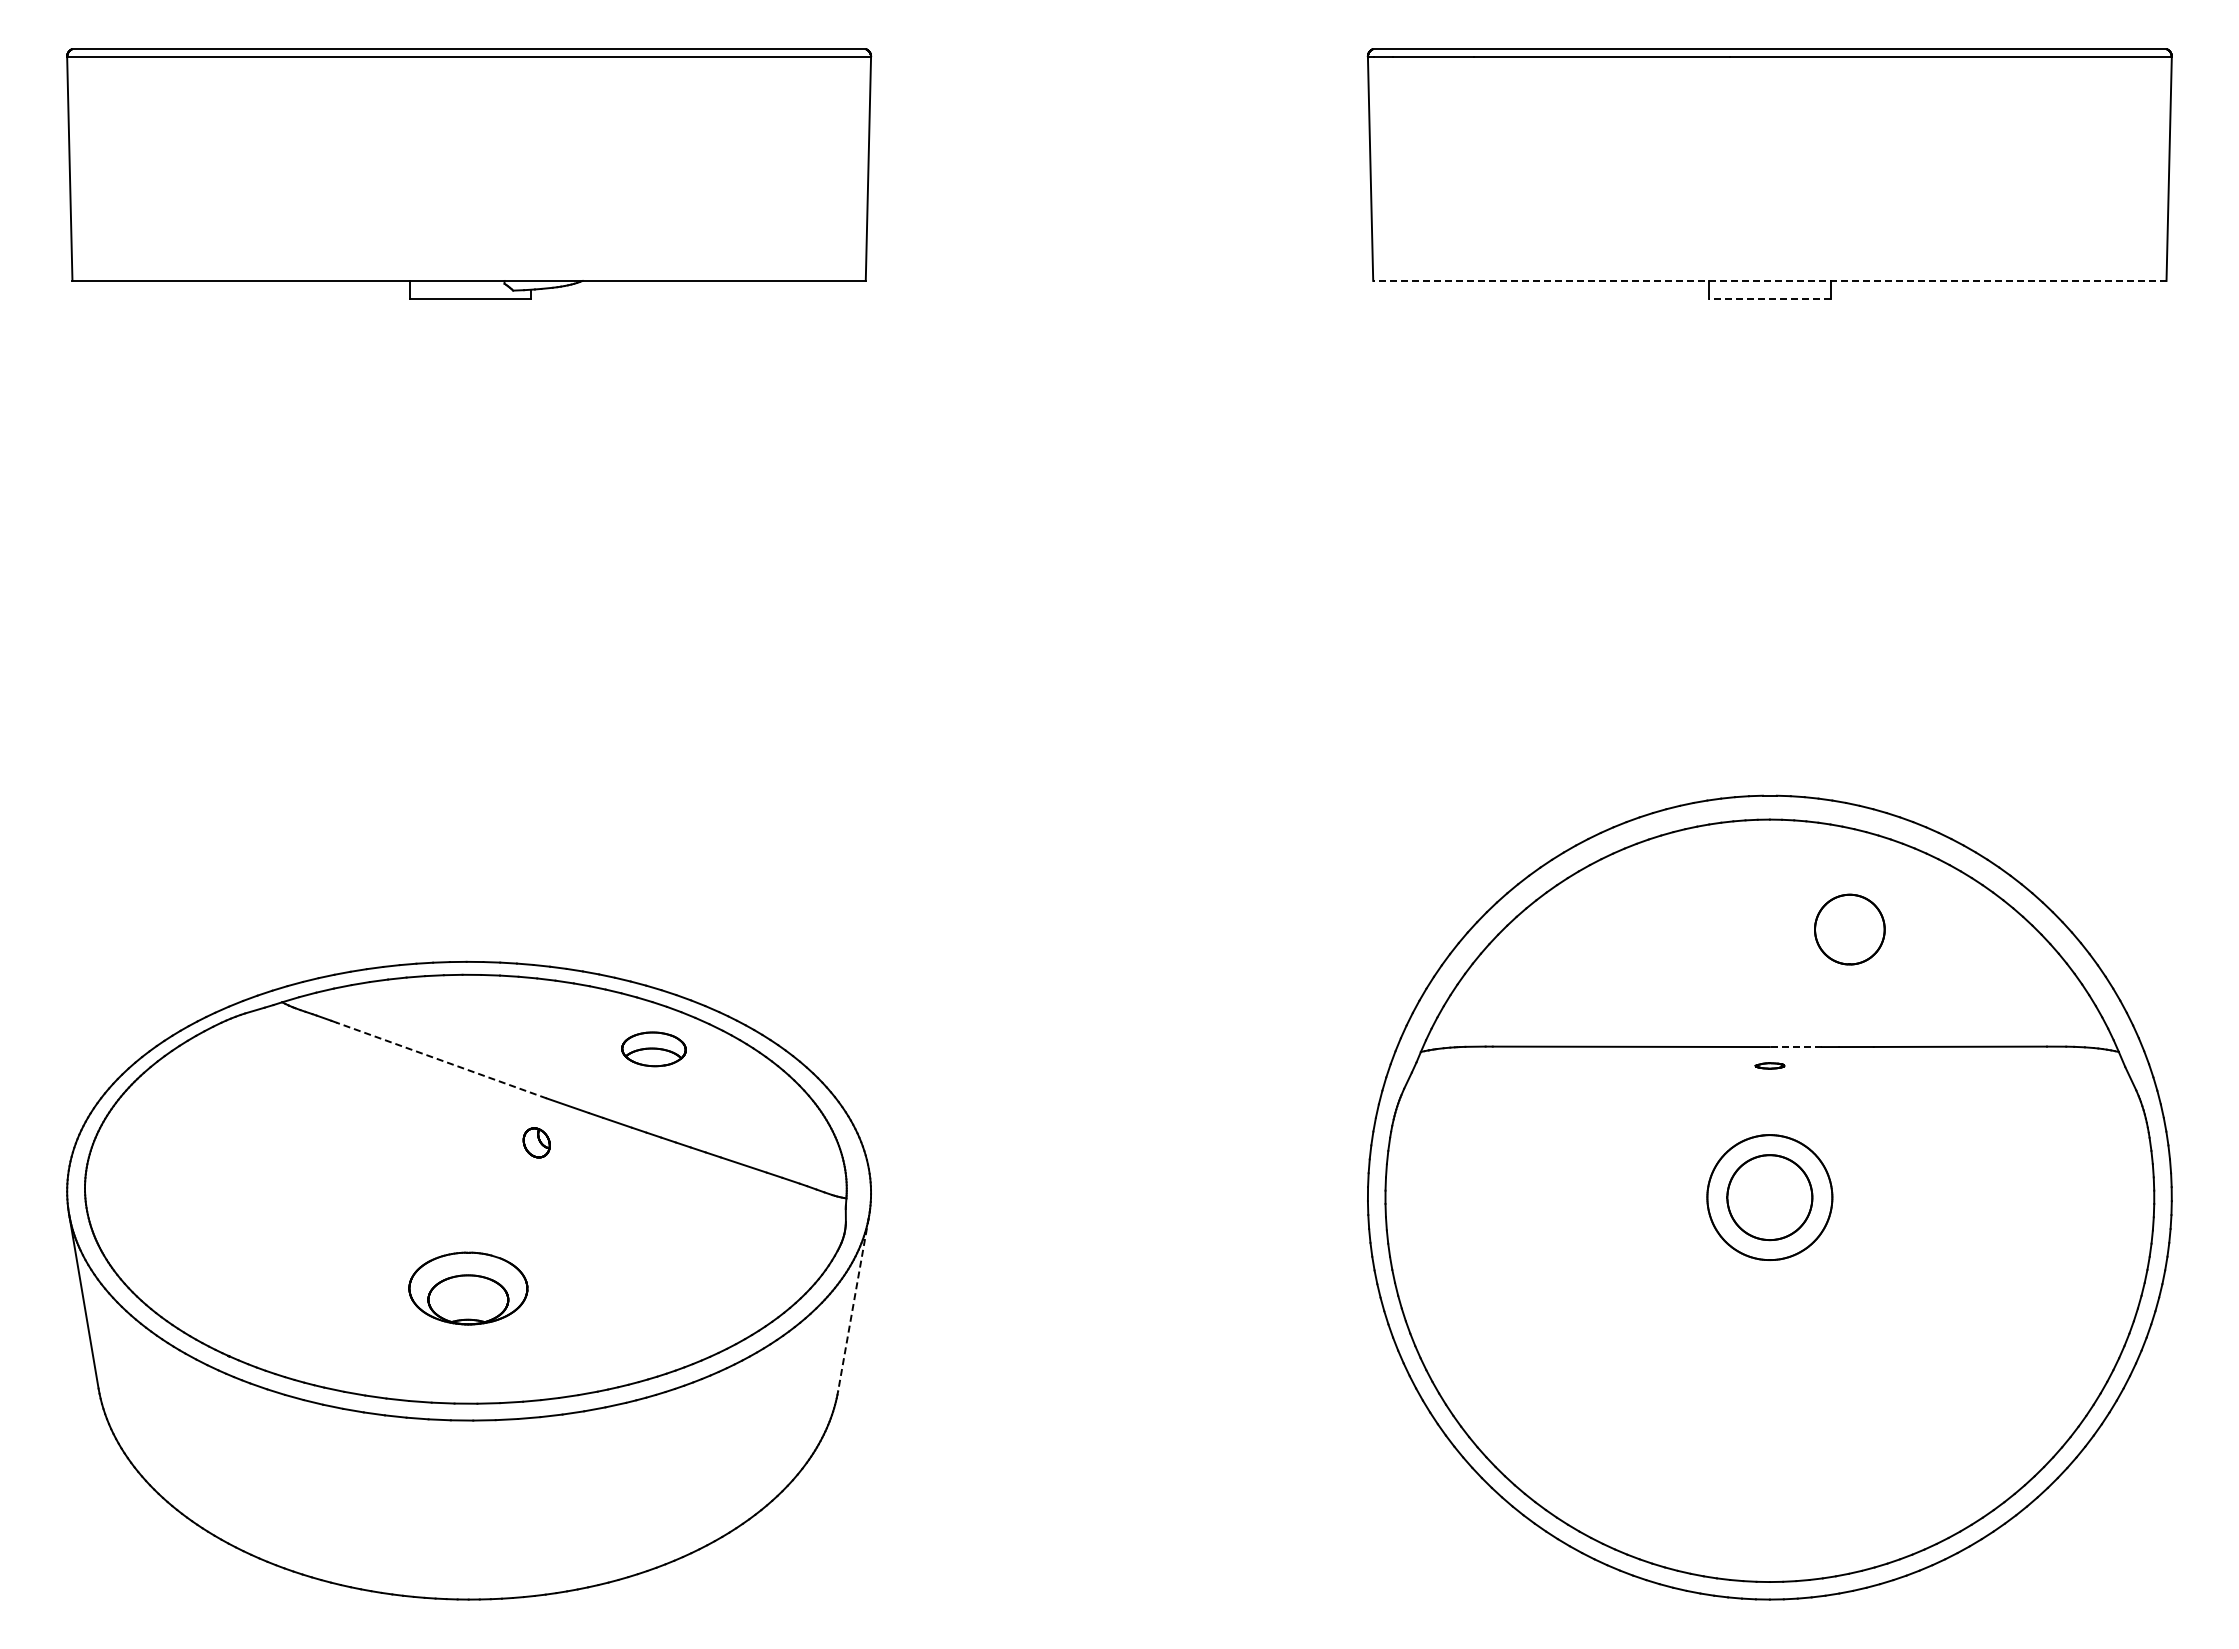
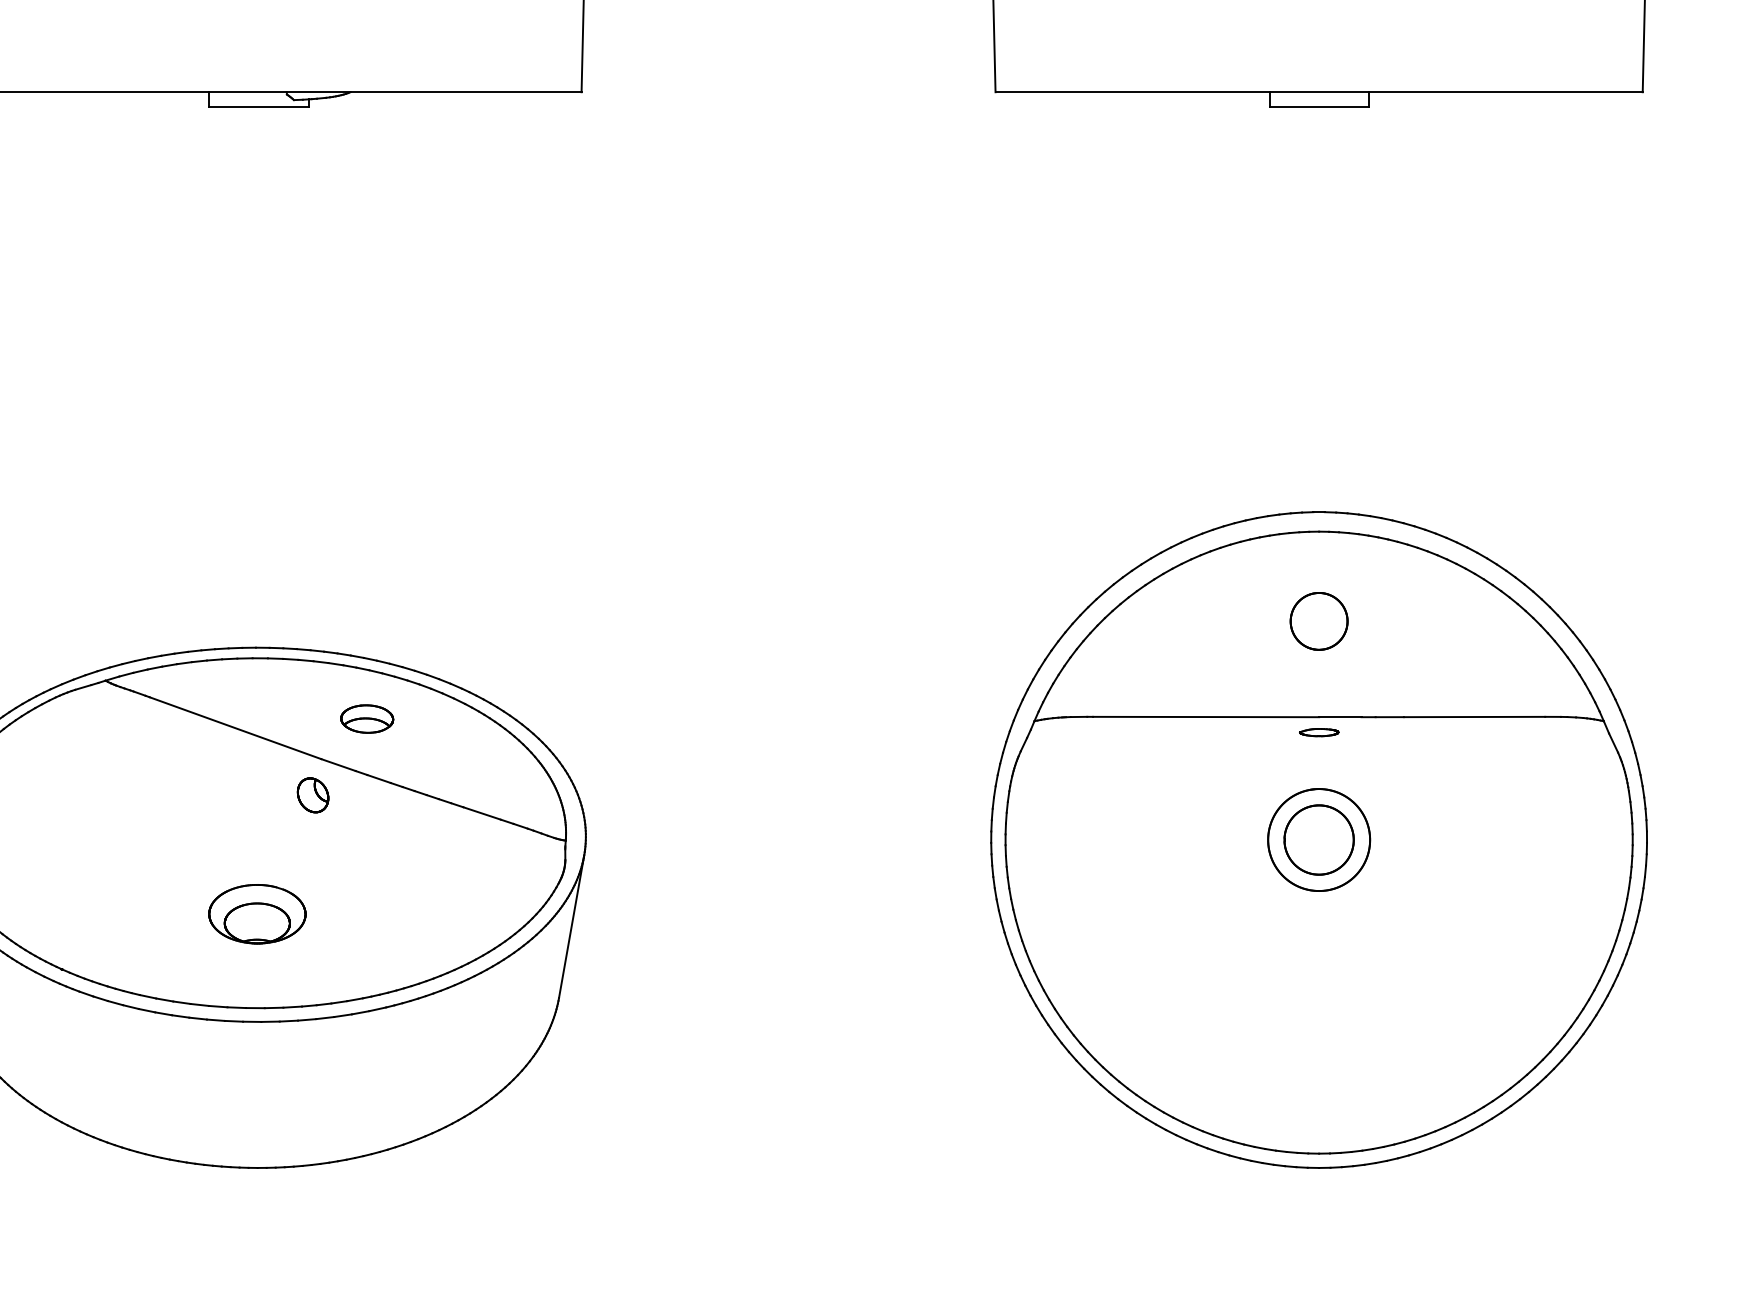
line: (1769, 280) -> (1318, 91), dashed -> solid
line: (1769, 298) -> (1318, 106), dashed -> solid
part: (1849, 929) -> (1318, 621), moved
line: (1795, 1047) -> (1340, 717), dashed -> solid
part: (653, 1049) -> (366, 719), moved
line: (441, 1060) -> (235, 728), dashed -> solid
part: (1769, 1065) -> (1318, 732), size x1.67
part: (536, 1142) -> (312, 795), size x1.43
line: (853, 1304) -> (571, 927), dashed -> solid

